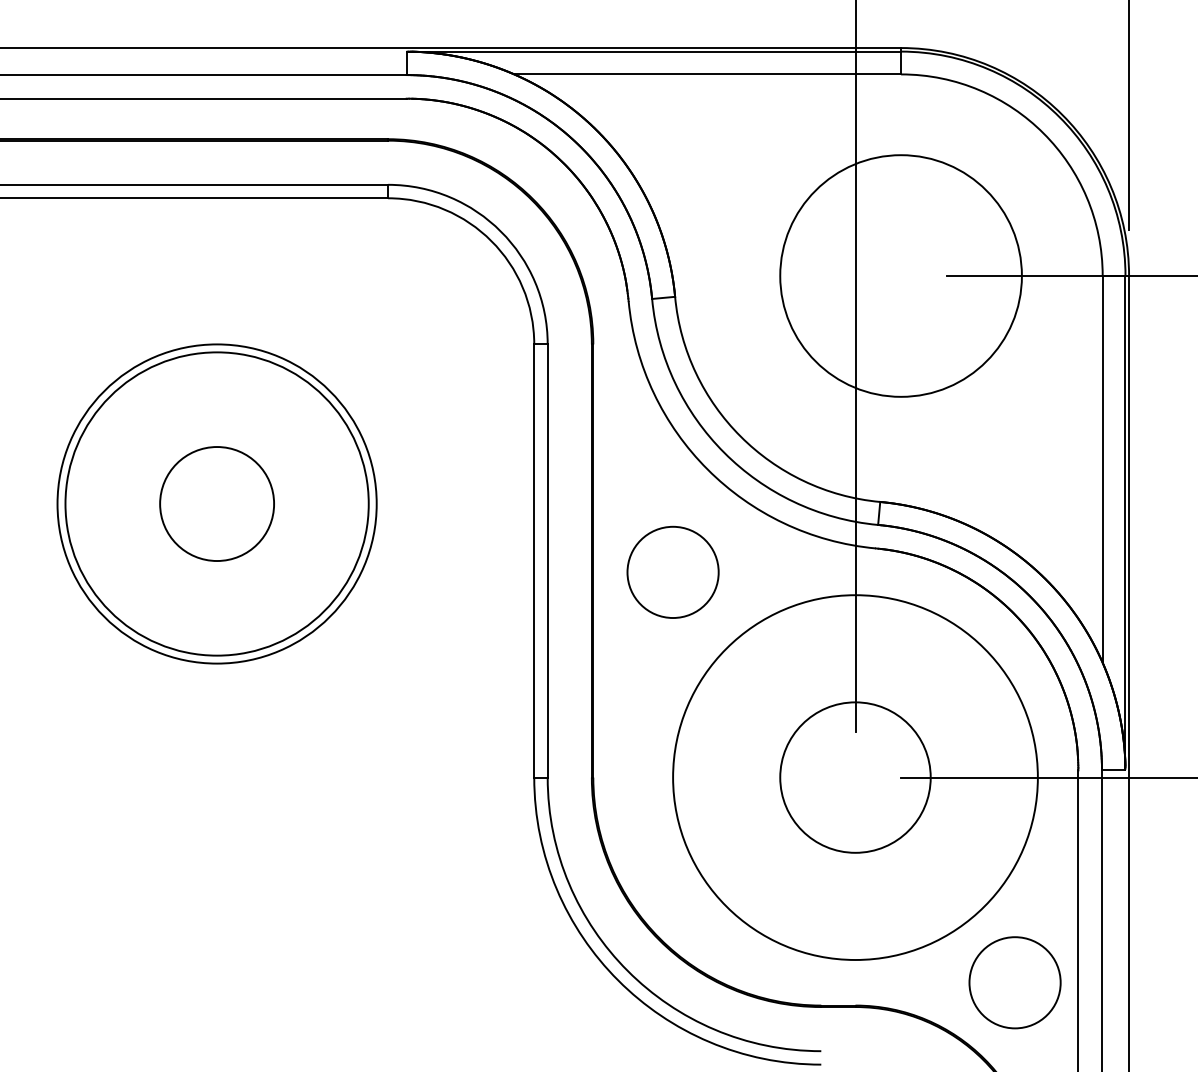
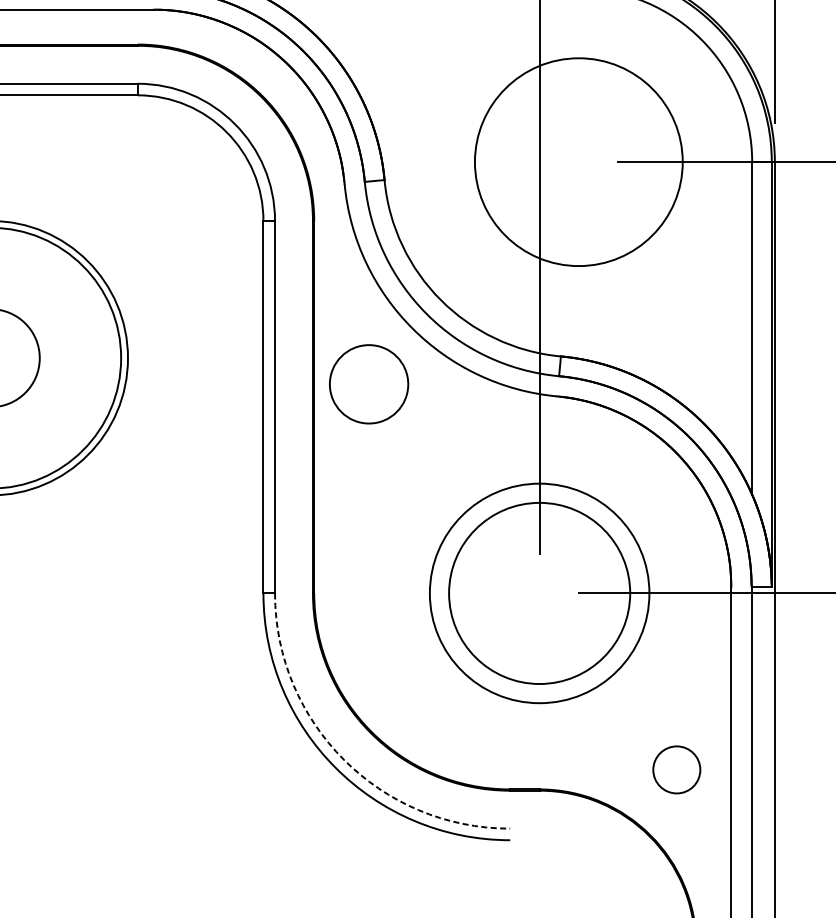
circle: (672, 571) -> (368, 383), moved
circle: (855, 777) -> (539, 593), size x0.7
circle: (855, 777) -> (539, 593), size x1.4
arc: (627, 971) -> (343, 760), solid -> dashed
circle: (1014, 982) -> (676, 769), size x0.6

